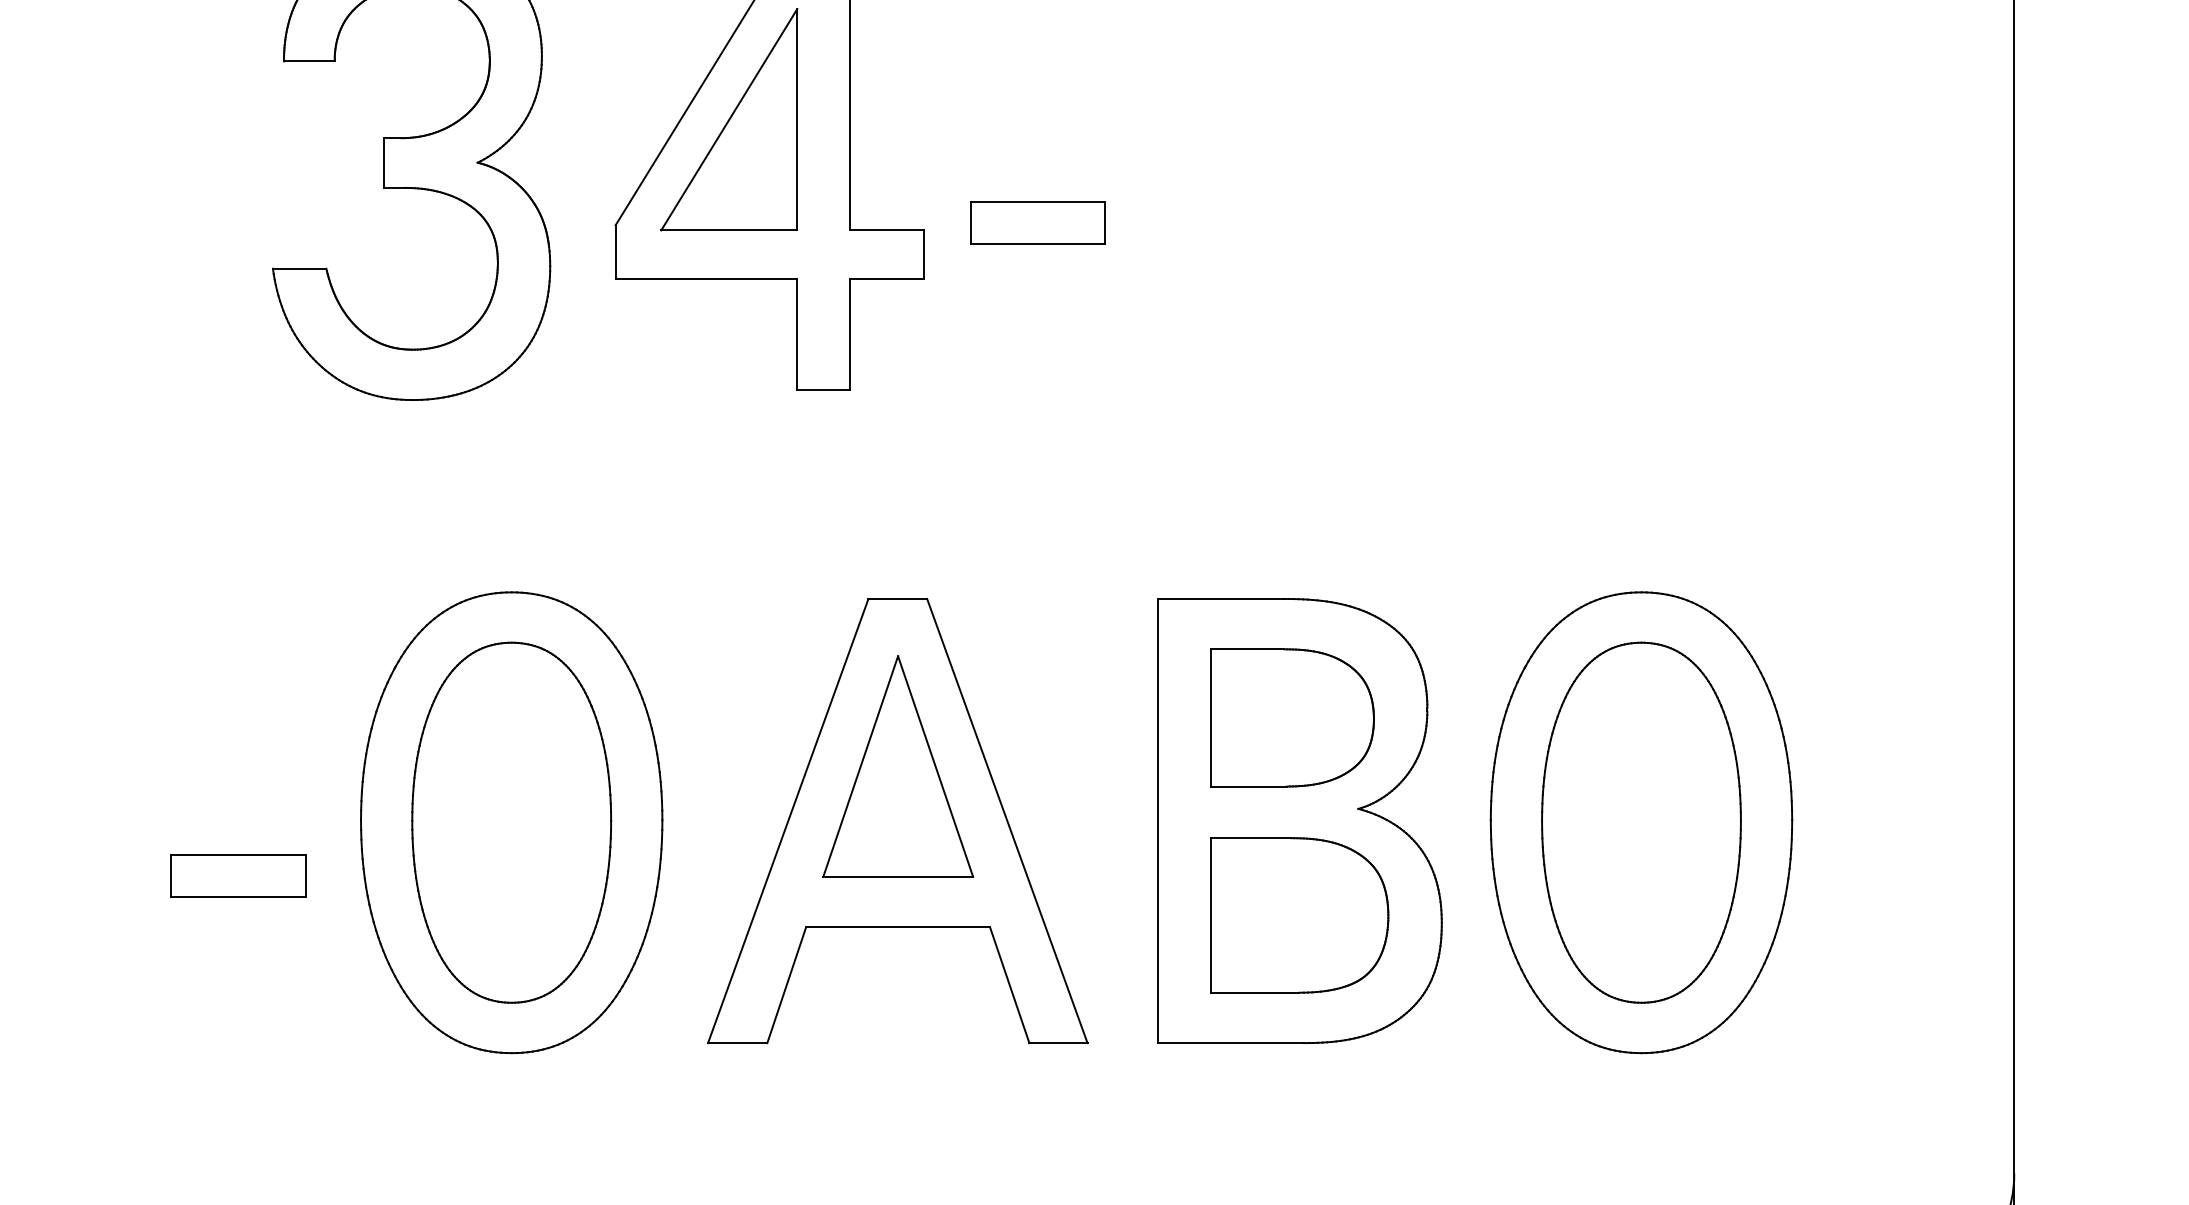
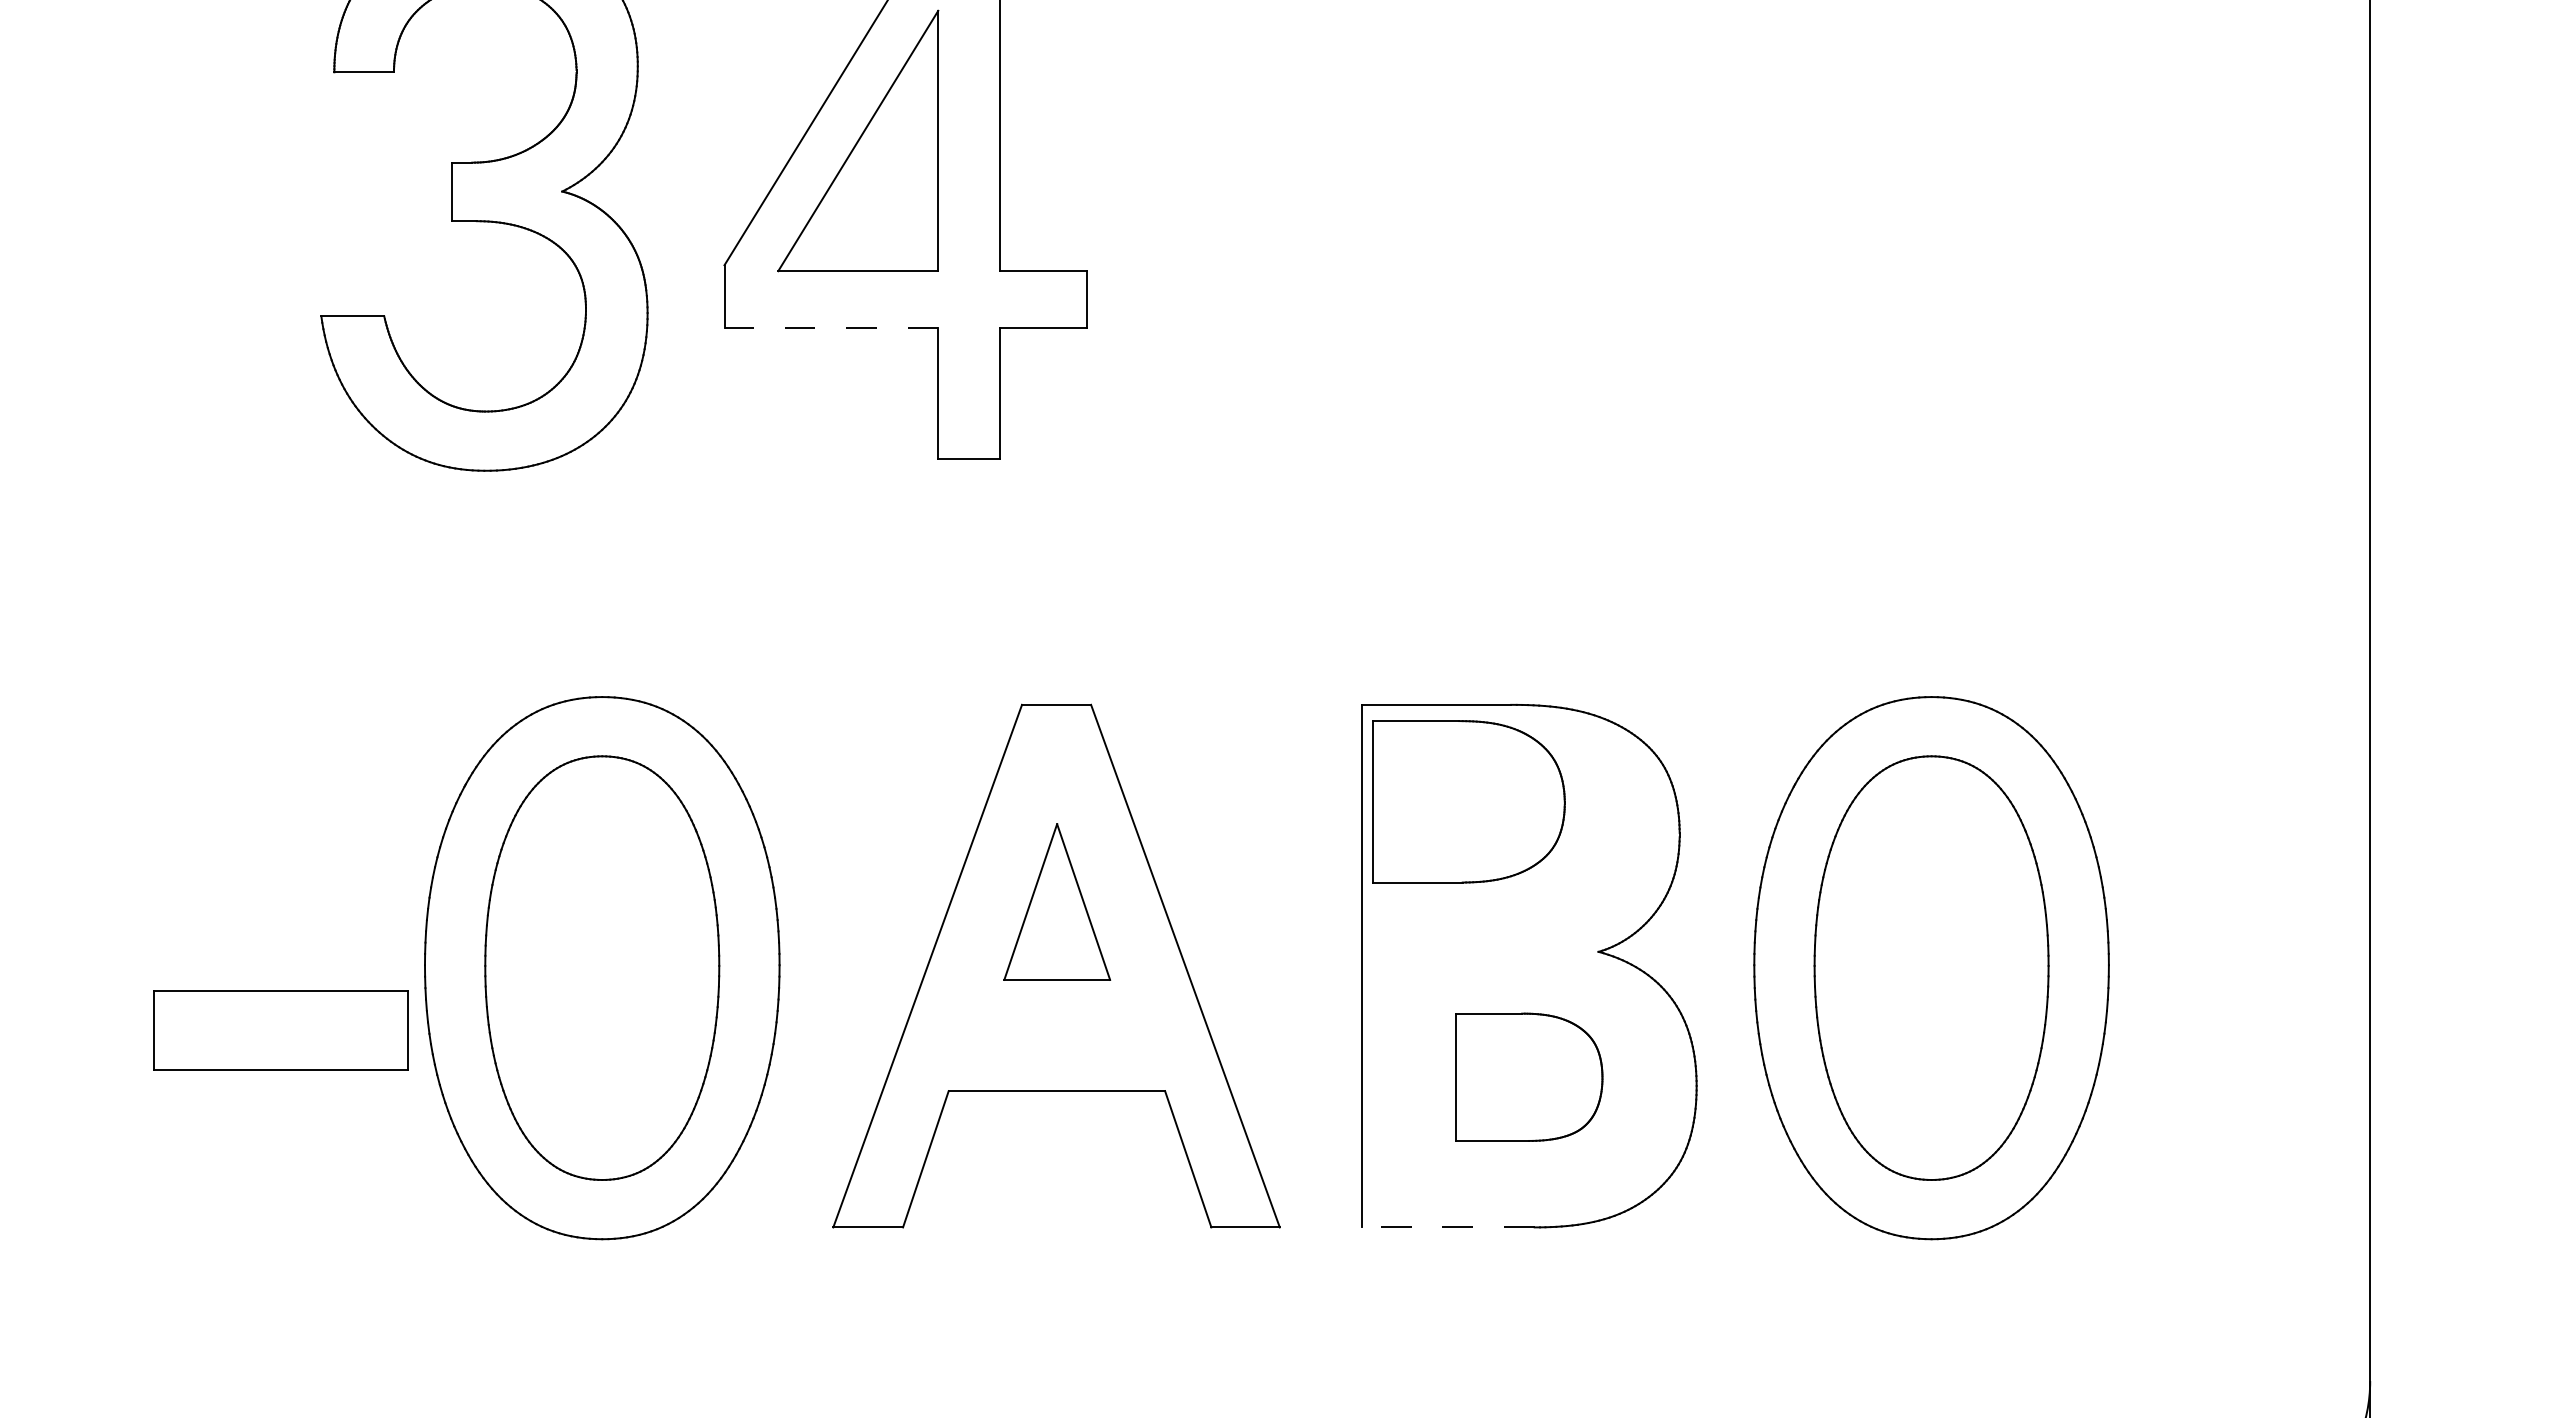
part: (1037, 223) -> (1221, 262), removed
line: (706, 279) -> (831, 328), solid -> dashed
part: (1292, 717) -> (1468, 801), moved
part: (898, 766) -> (1057, 901), size x0.6
part: (238, 875) -> (280, 1030), size x1.6
part: (1299, 915) -> (1529, 1077), size x0.7
line: (1230, 1043) -> (1447, 1227), solid -> dashed

